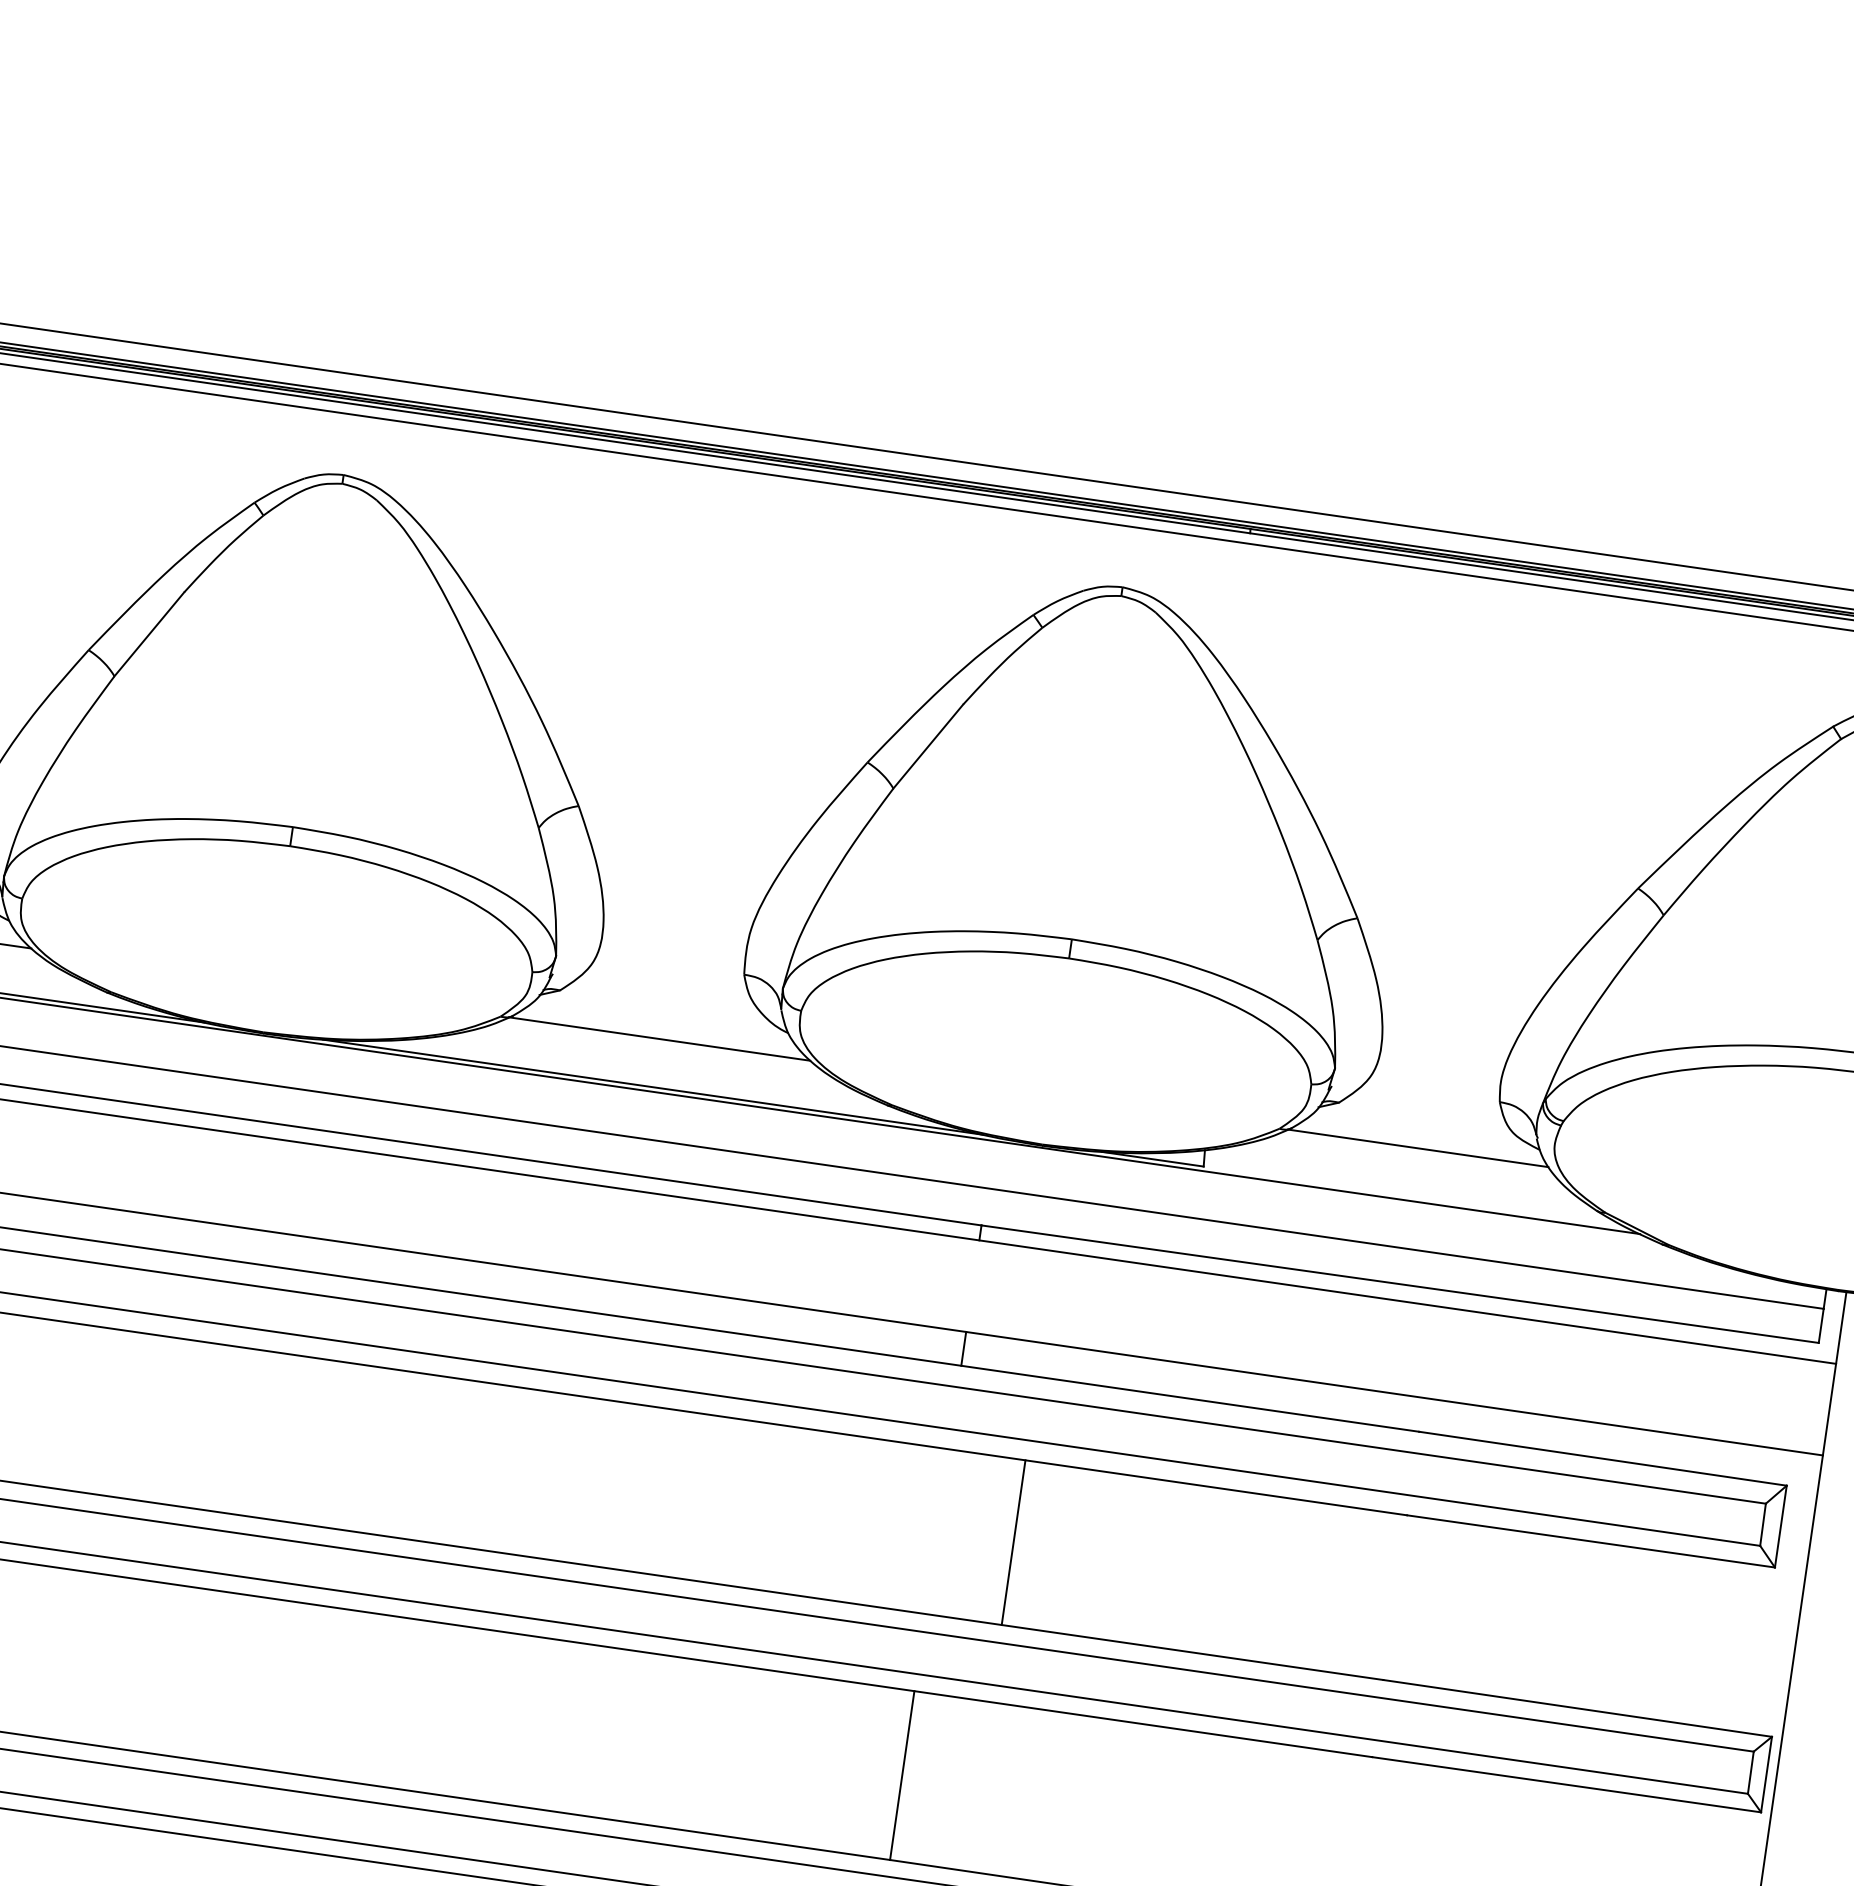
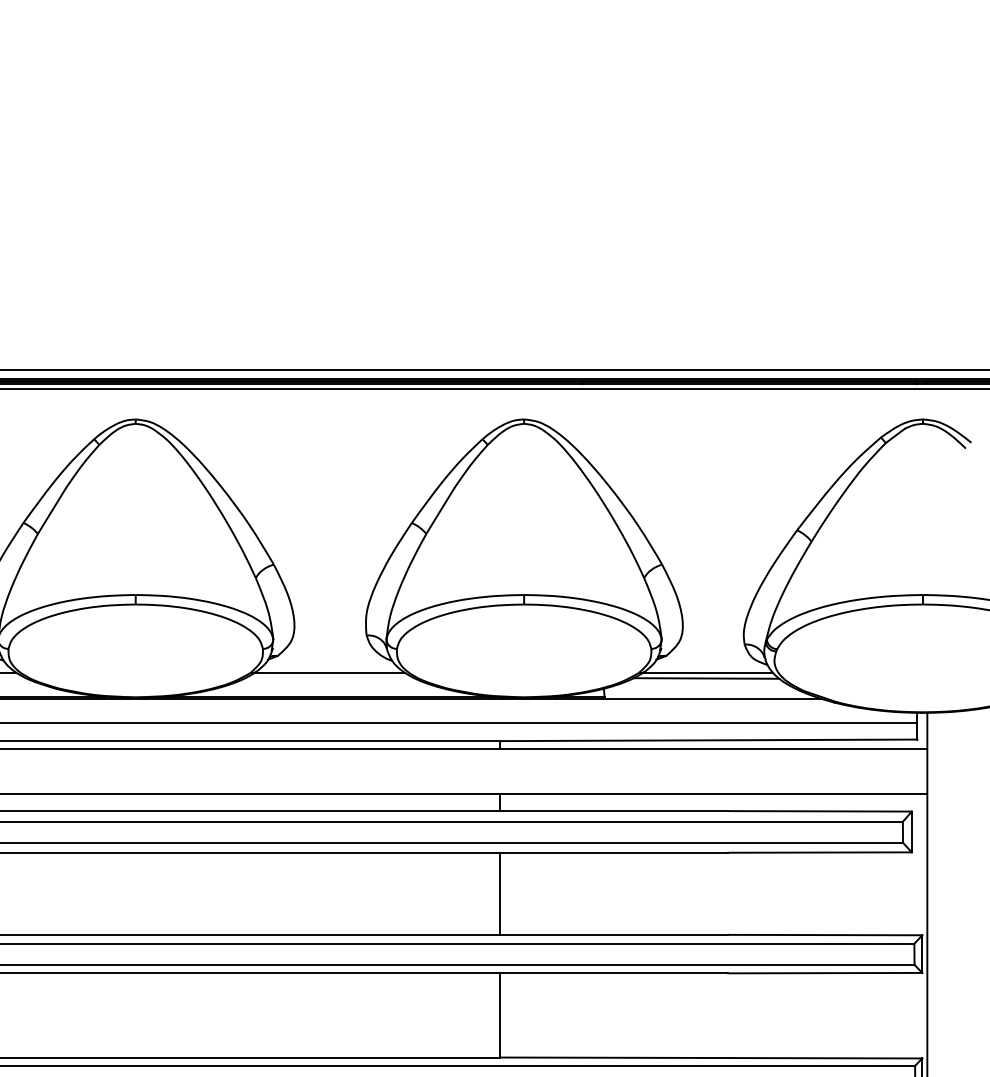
line: (1413, 1159) -> (706, 678), added
line: (1014, 1542) -> (500, 893), moved

